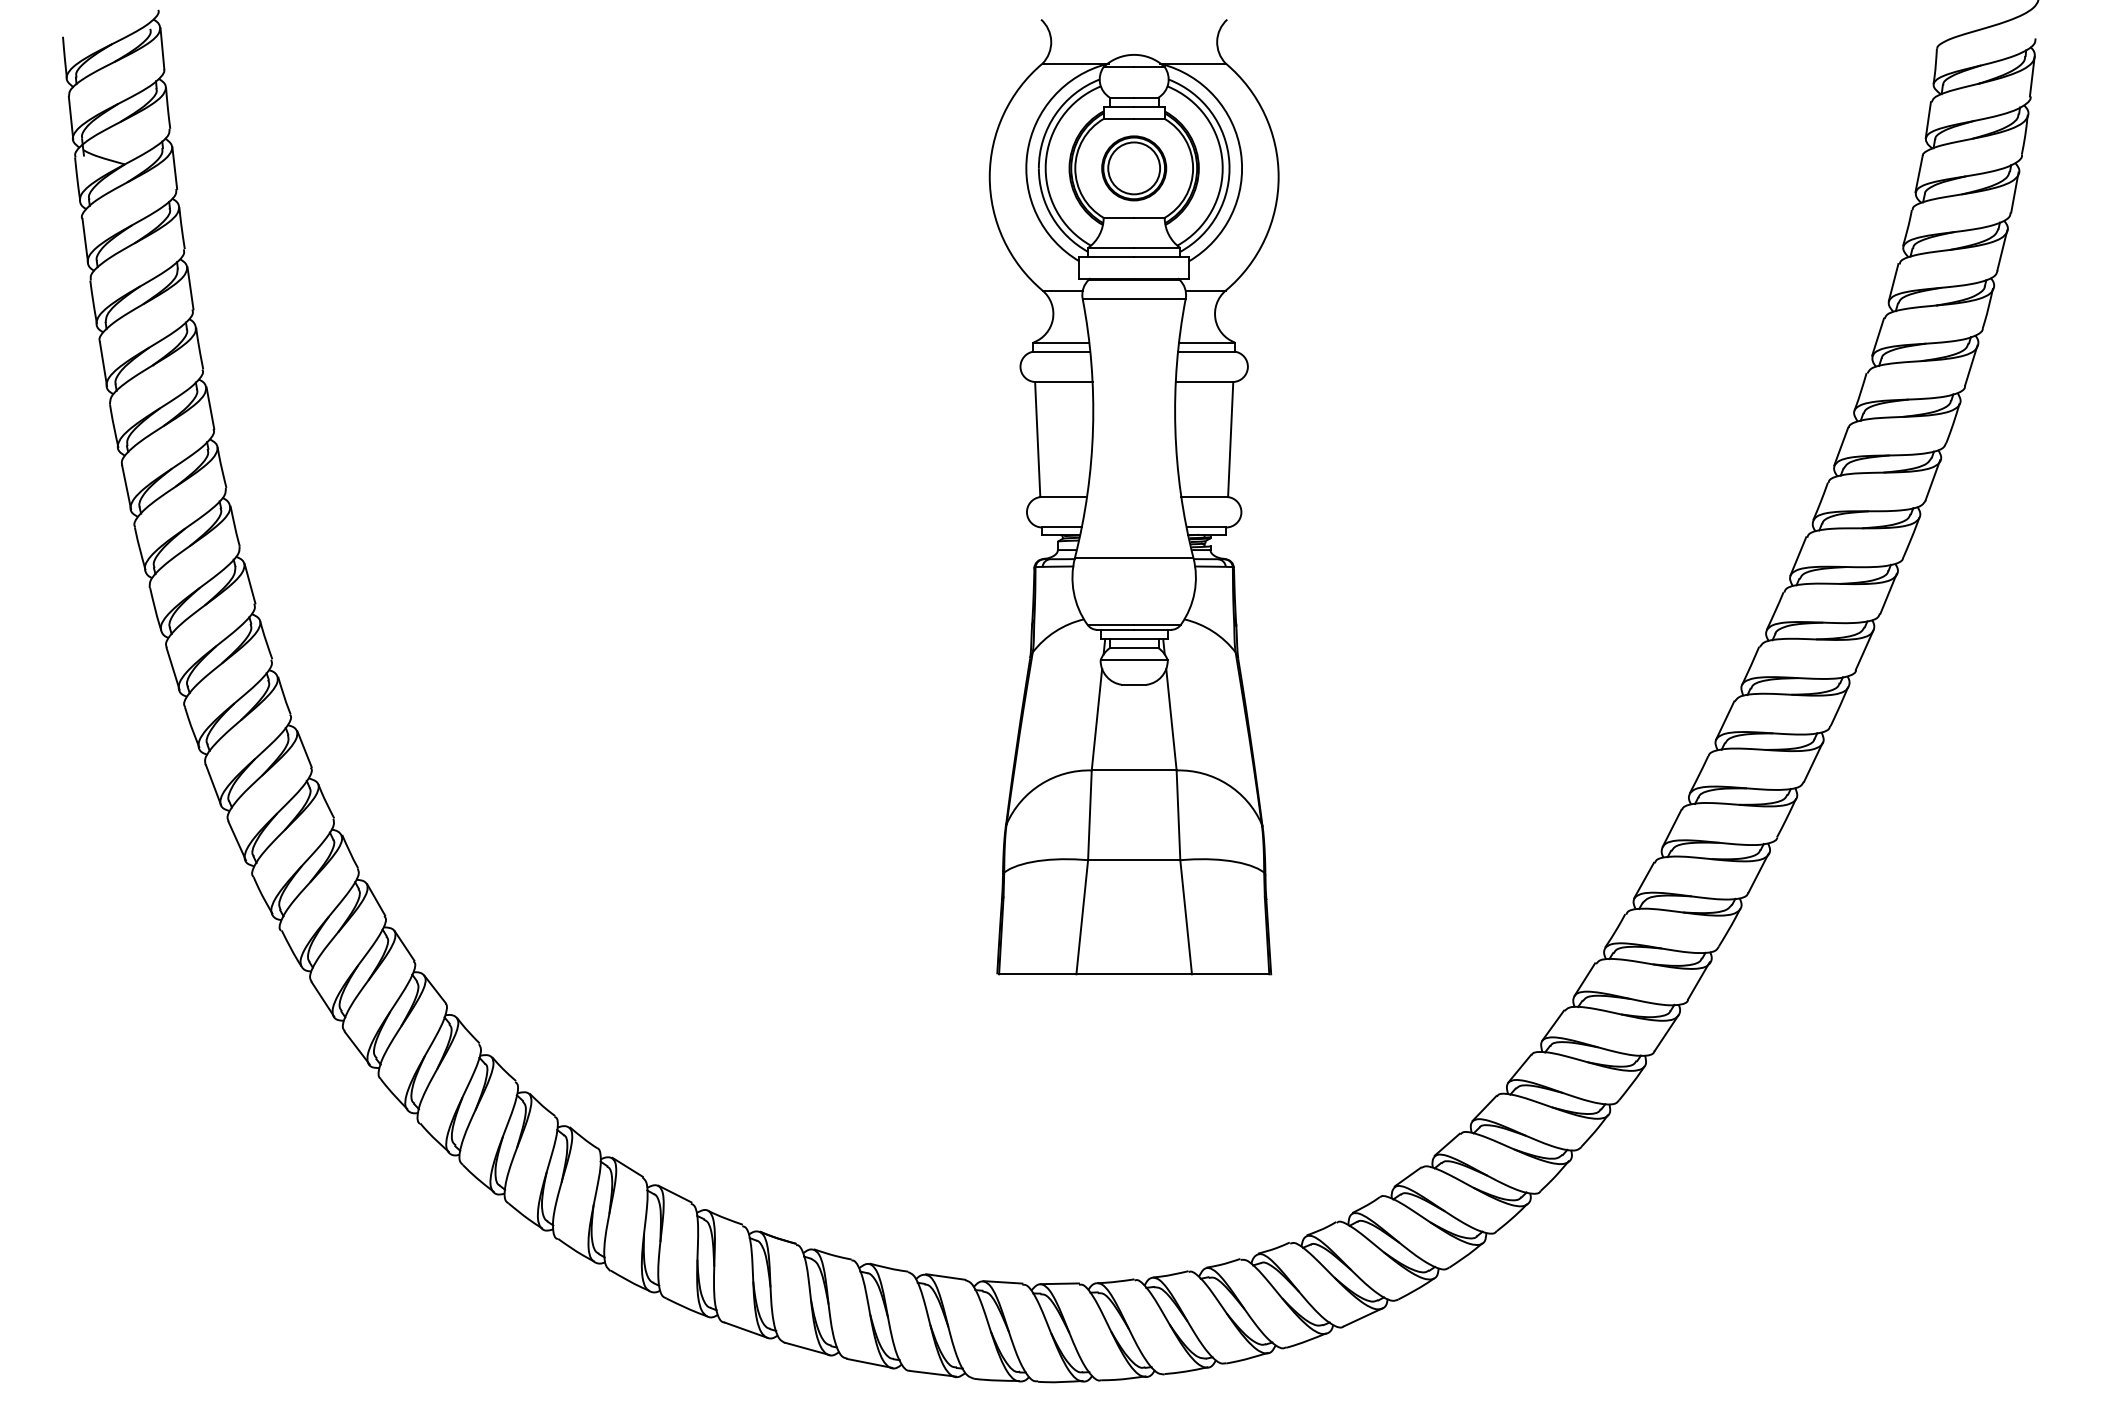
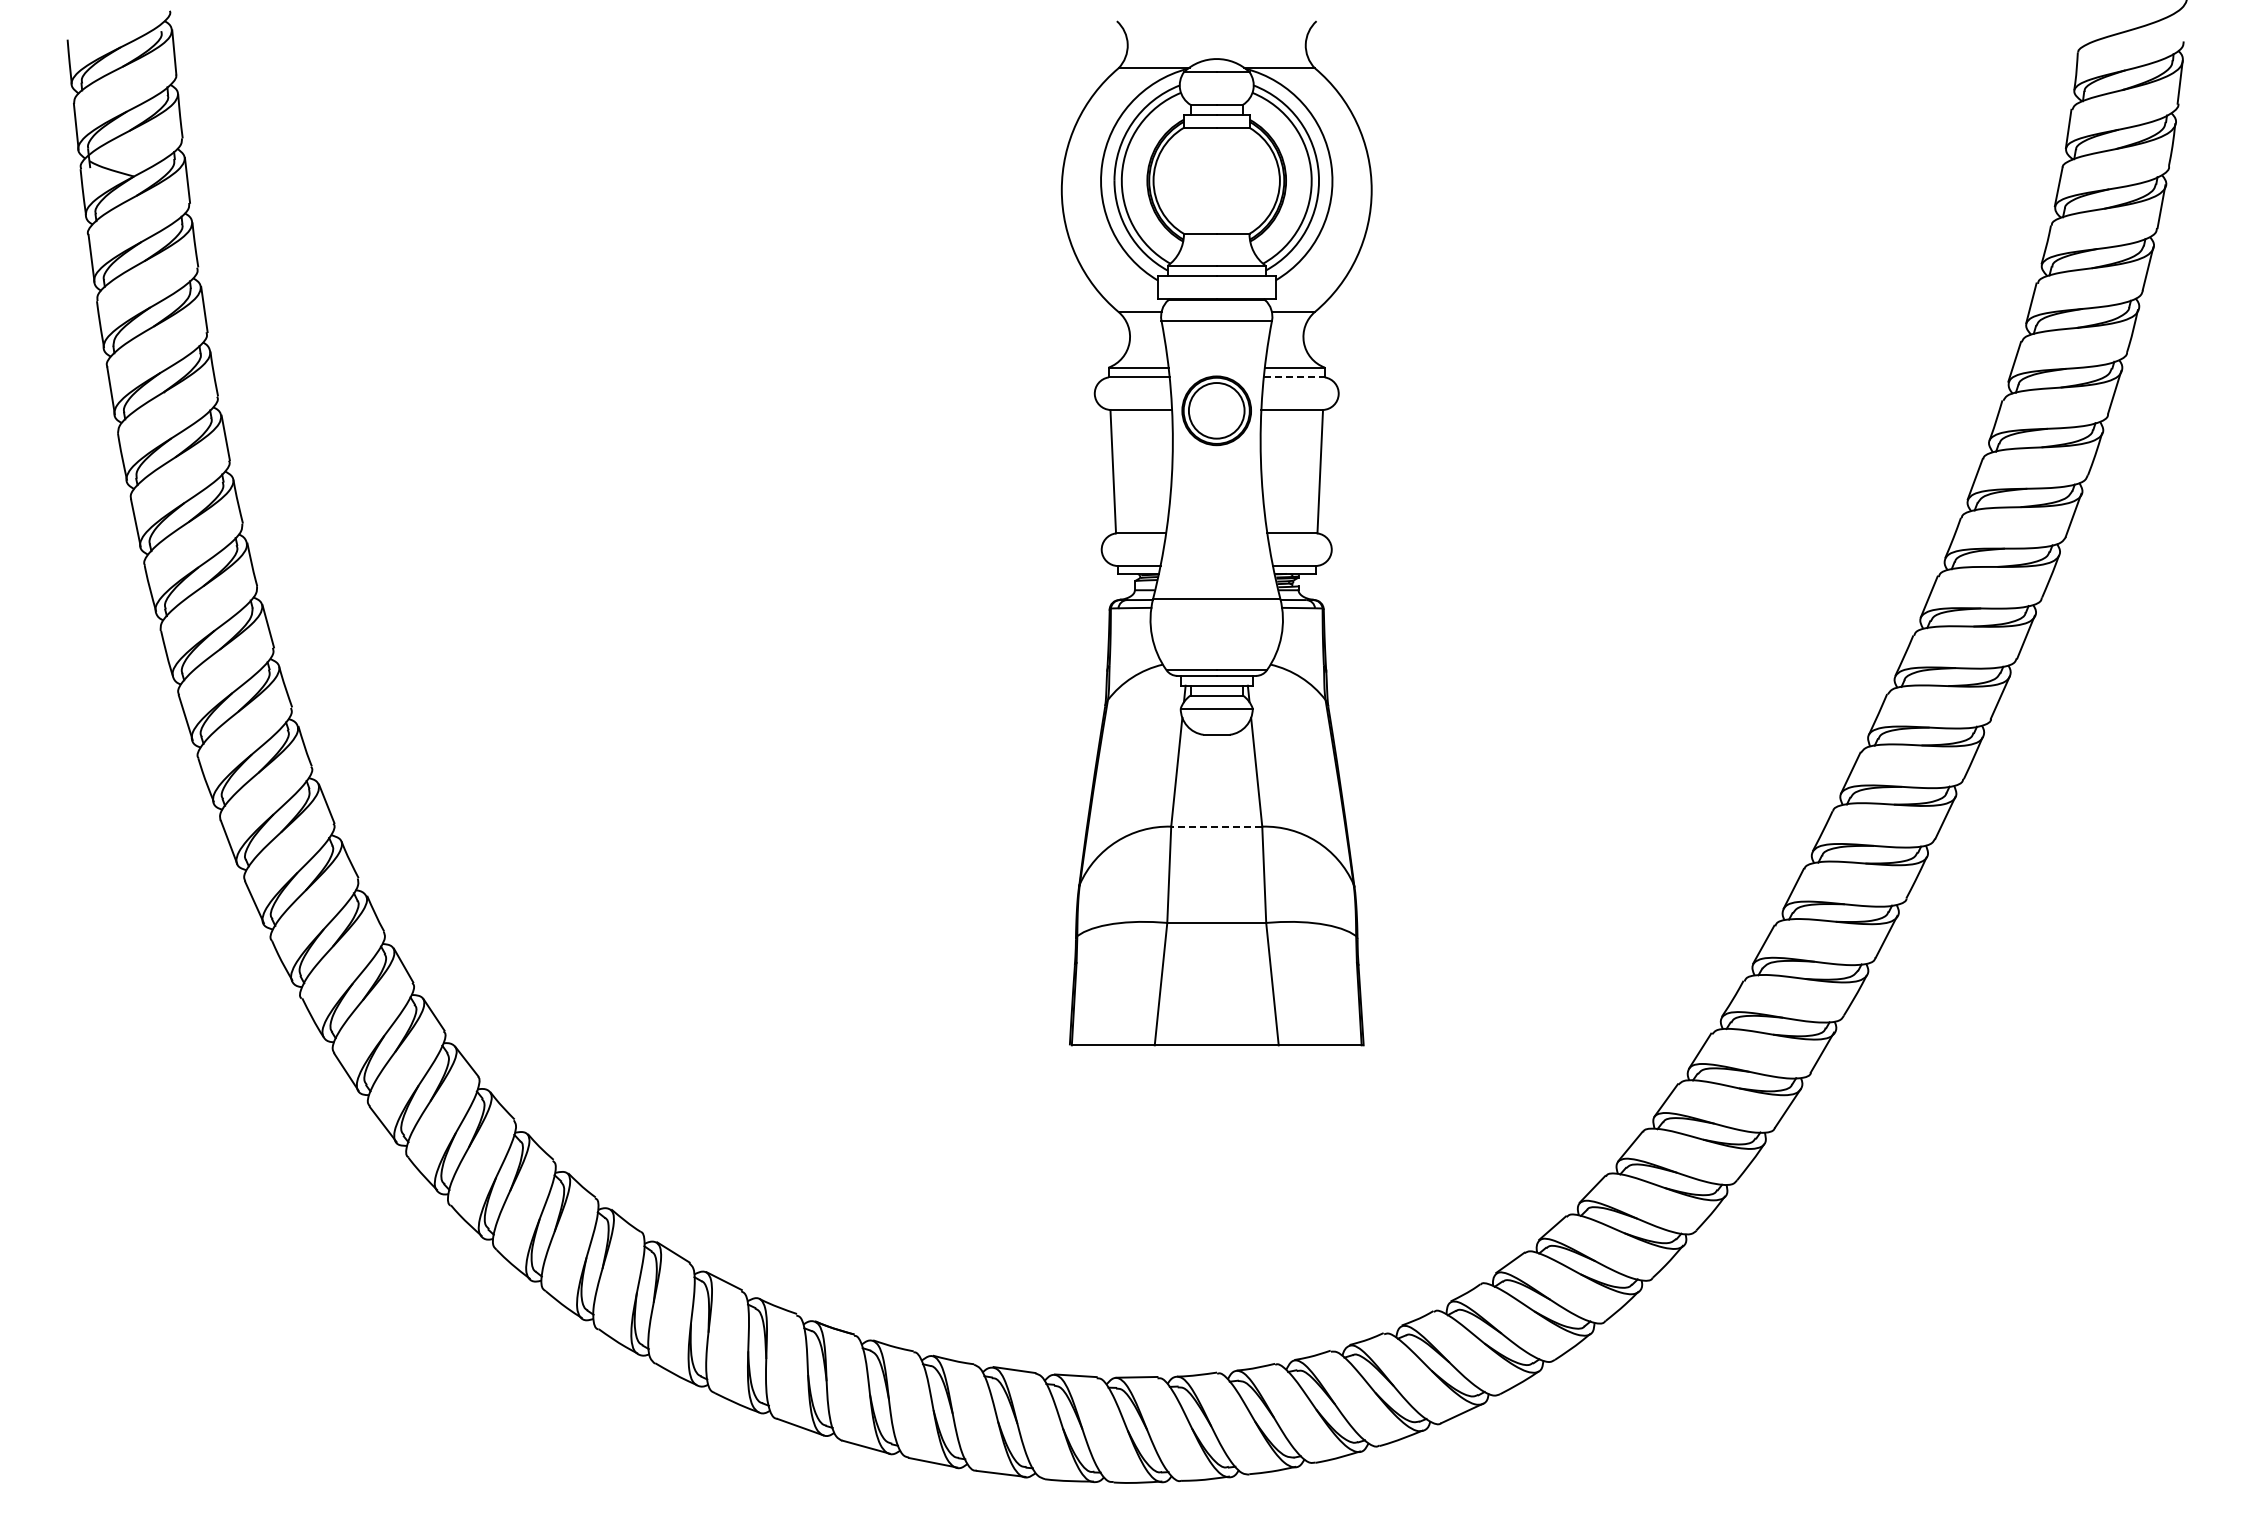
part: (1133, 168) -> (1216, 410), moved
line: (1206, 351) -> (1294, 377), solid -> dashed
line: (1133, 770) -> (1216, 826), solid -> dashed

